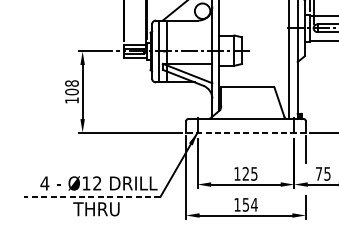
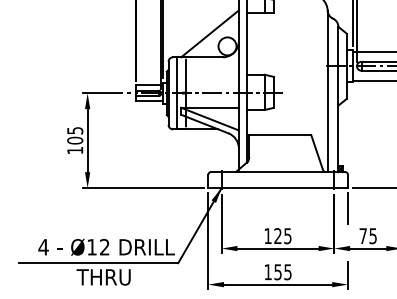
text: (72, 83) -> (75, 130), 108 -> 105
line: (246, 133) -> (278, 188), dashed -> solid
line: (91, 197) -> (98, 263), dashed -> solid
text: (254, 205) -> (287, 272), 154 -> 155

